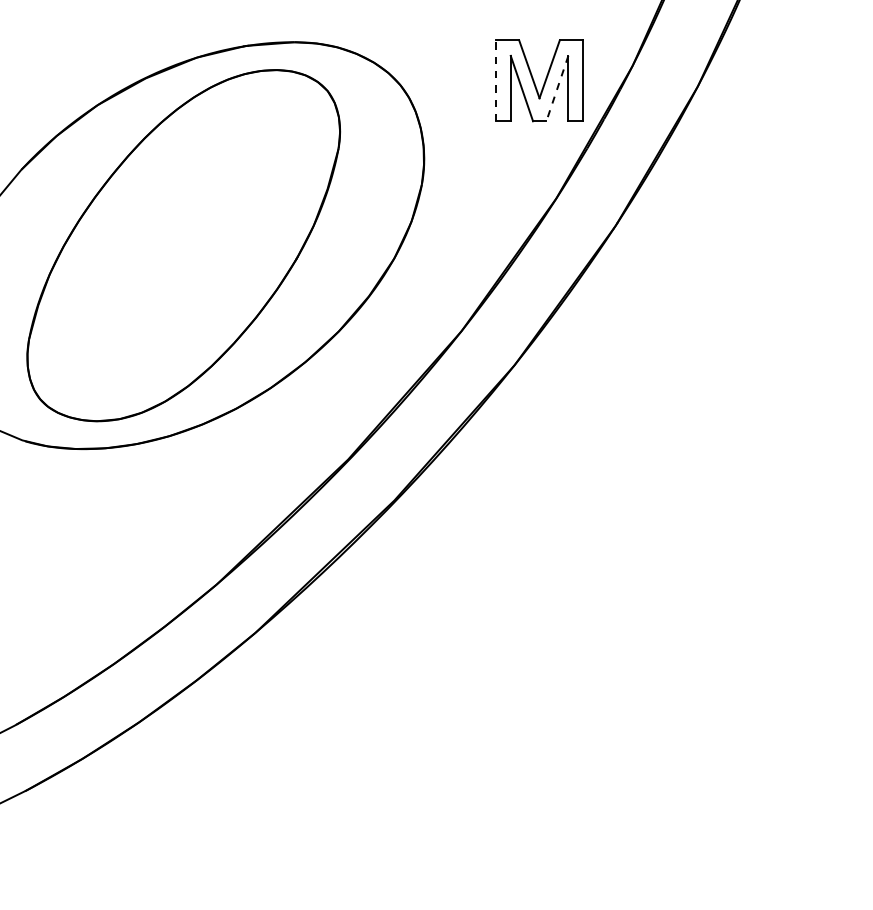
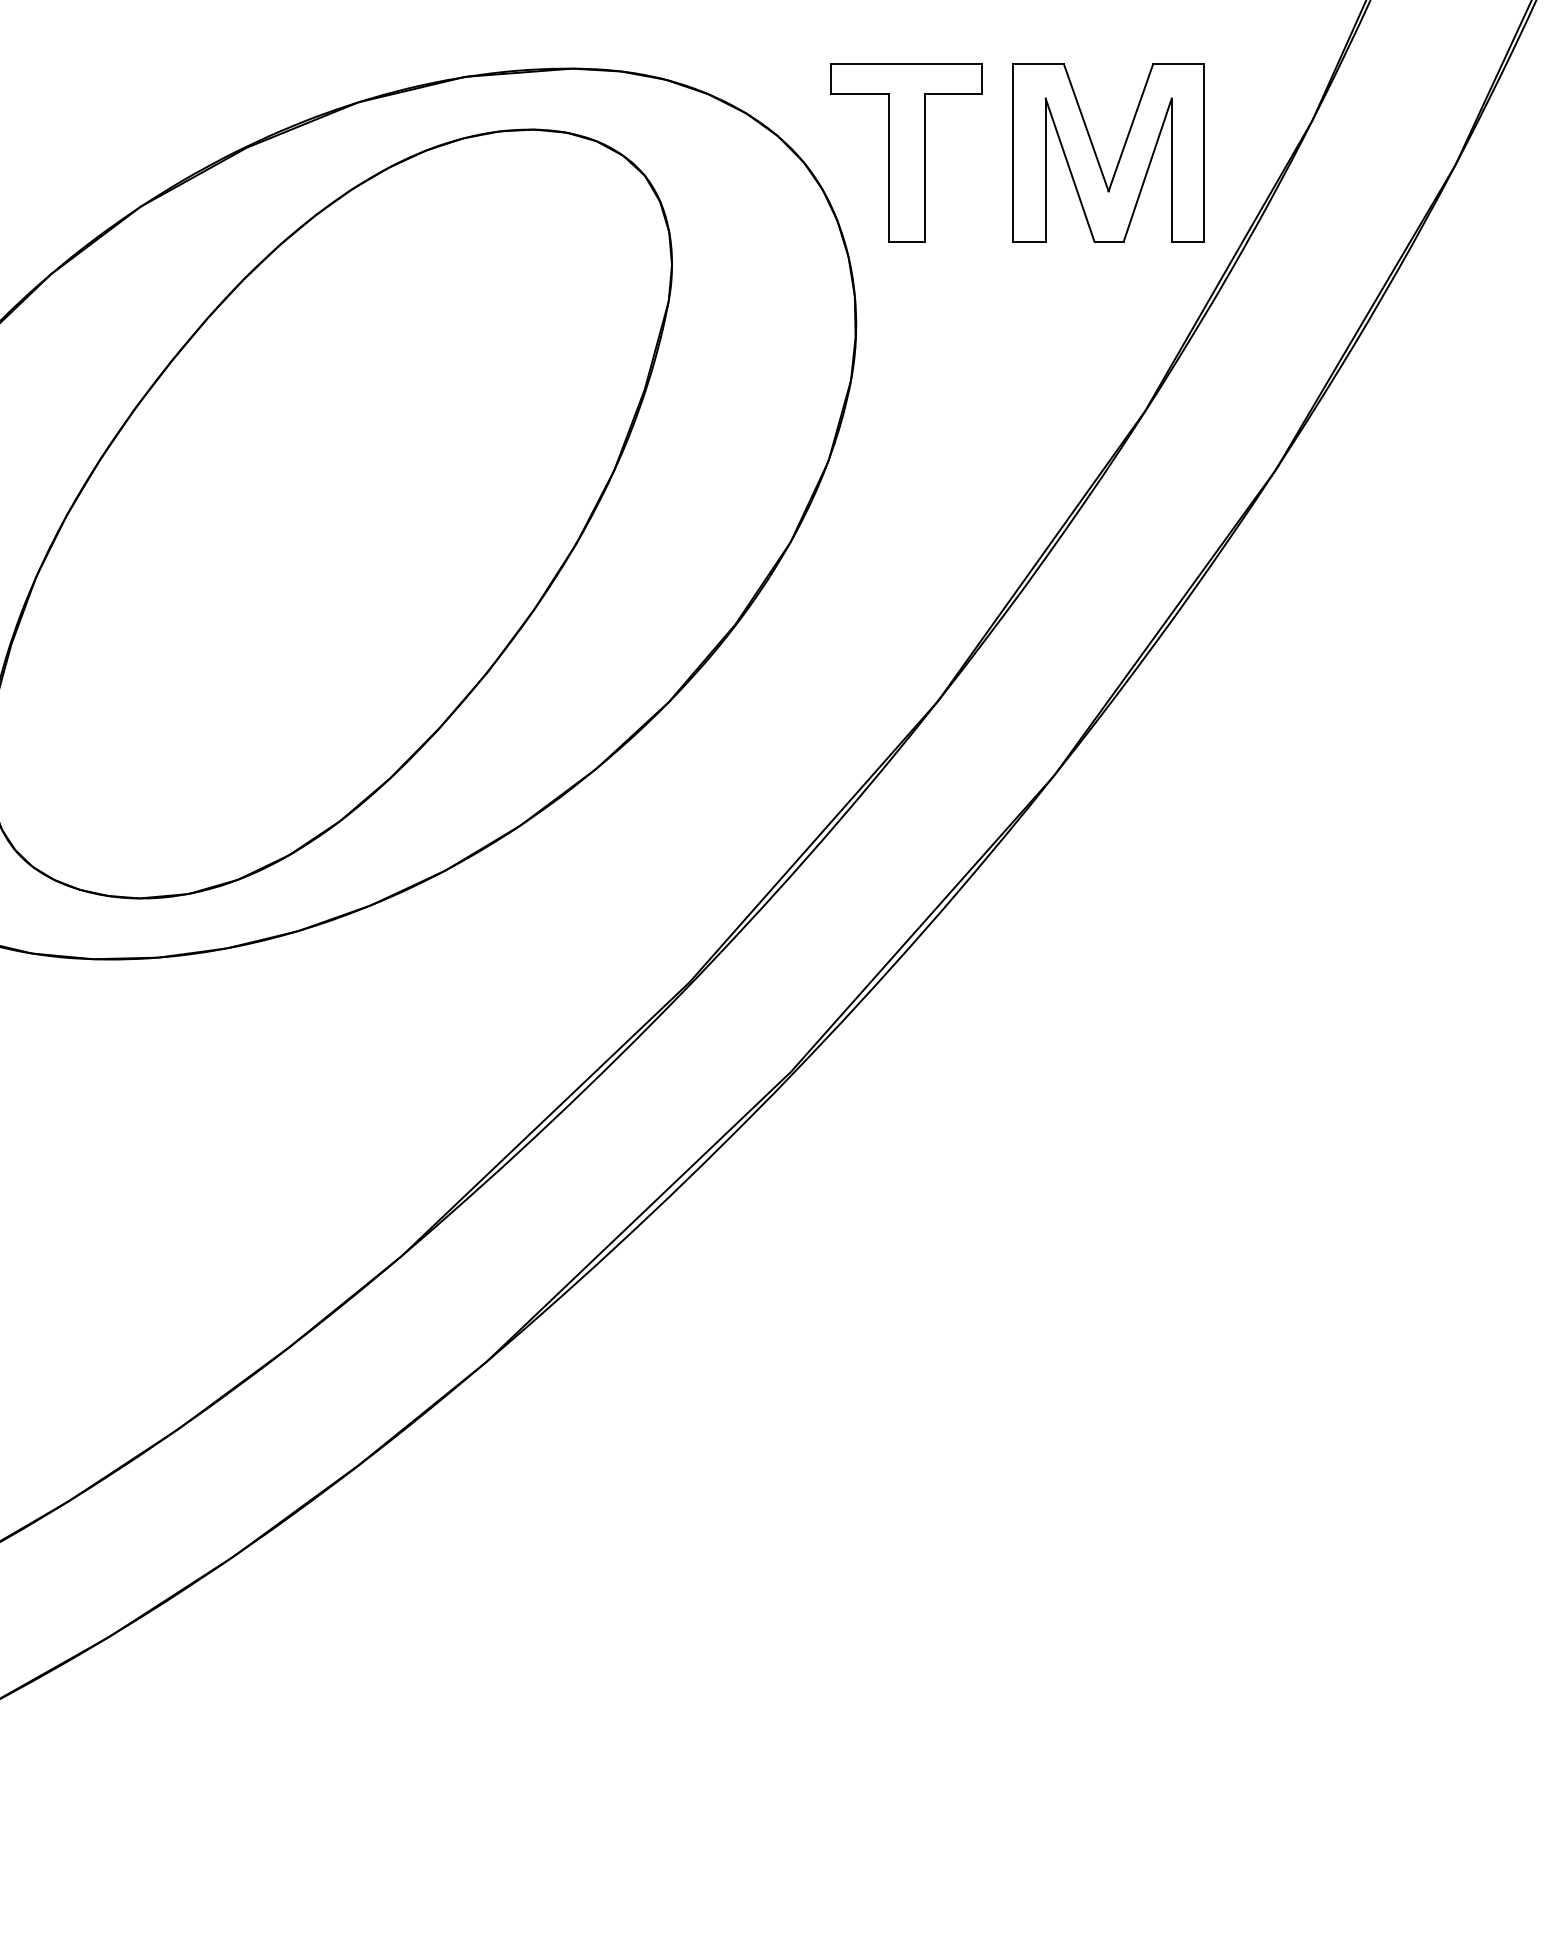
part: (447, 80) -> (907, 152), added
line: (495, 80) -> (1012, 152), dashed -> solid
line: (557, 88) -> (1147, 169), dashed -> solid

